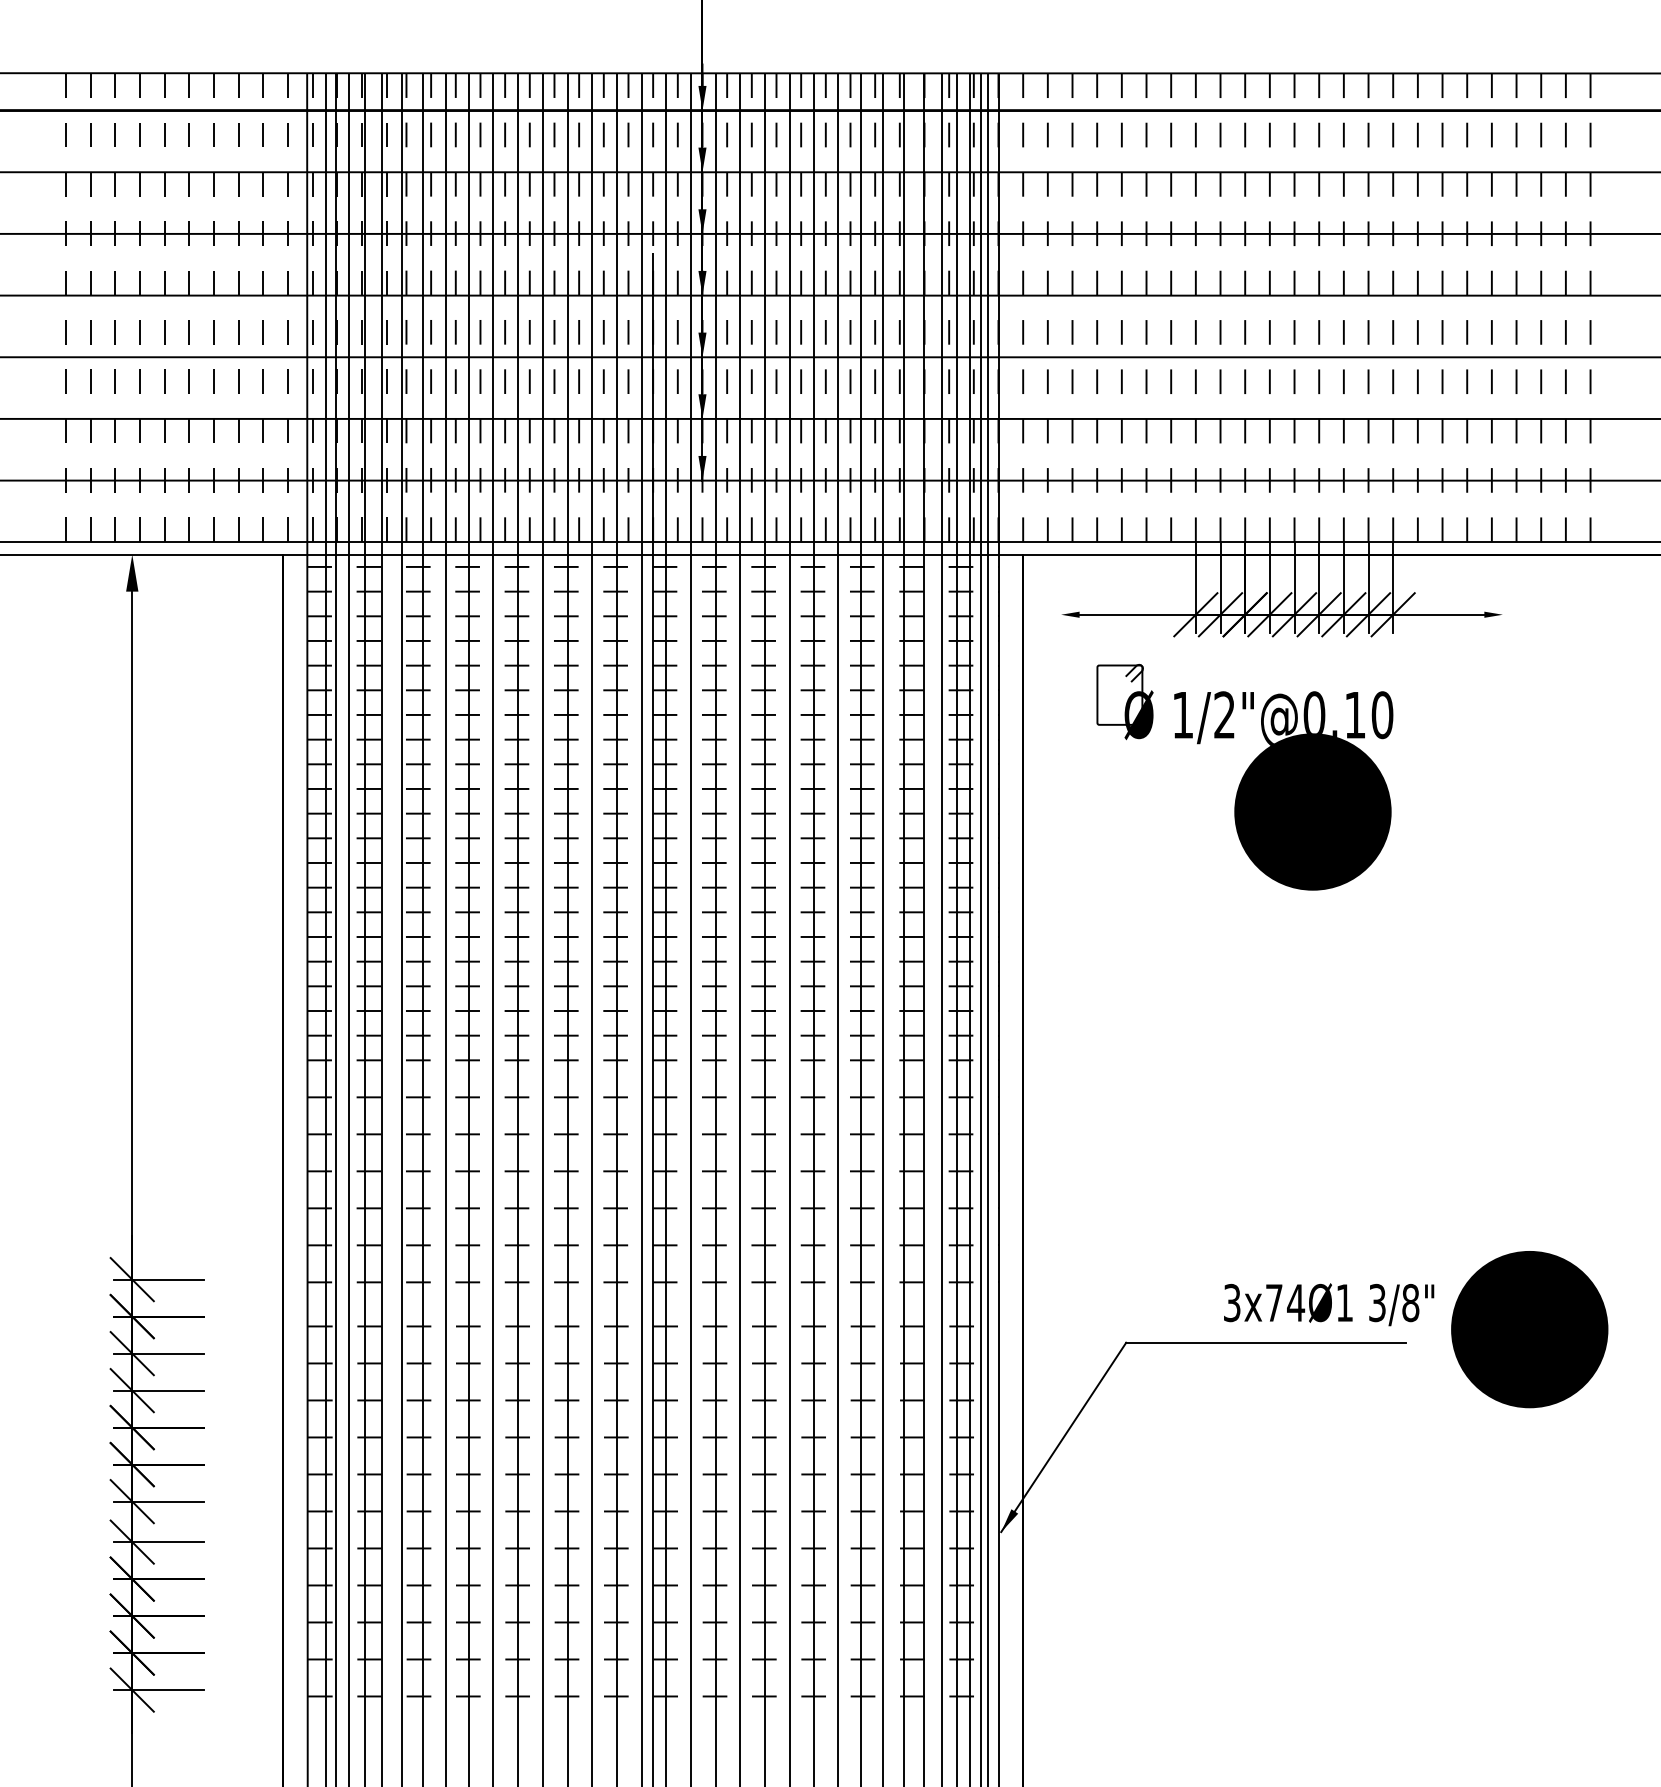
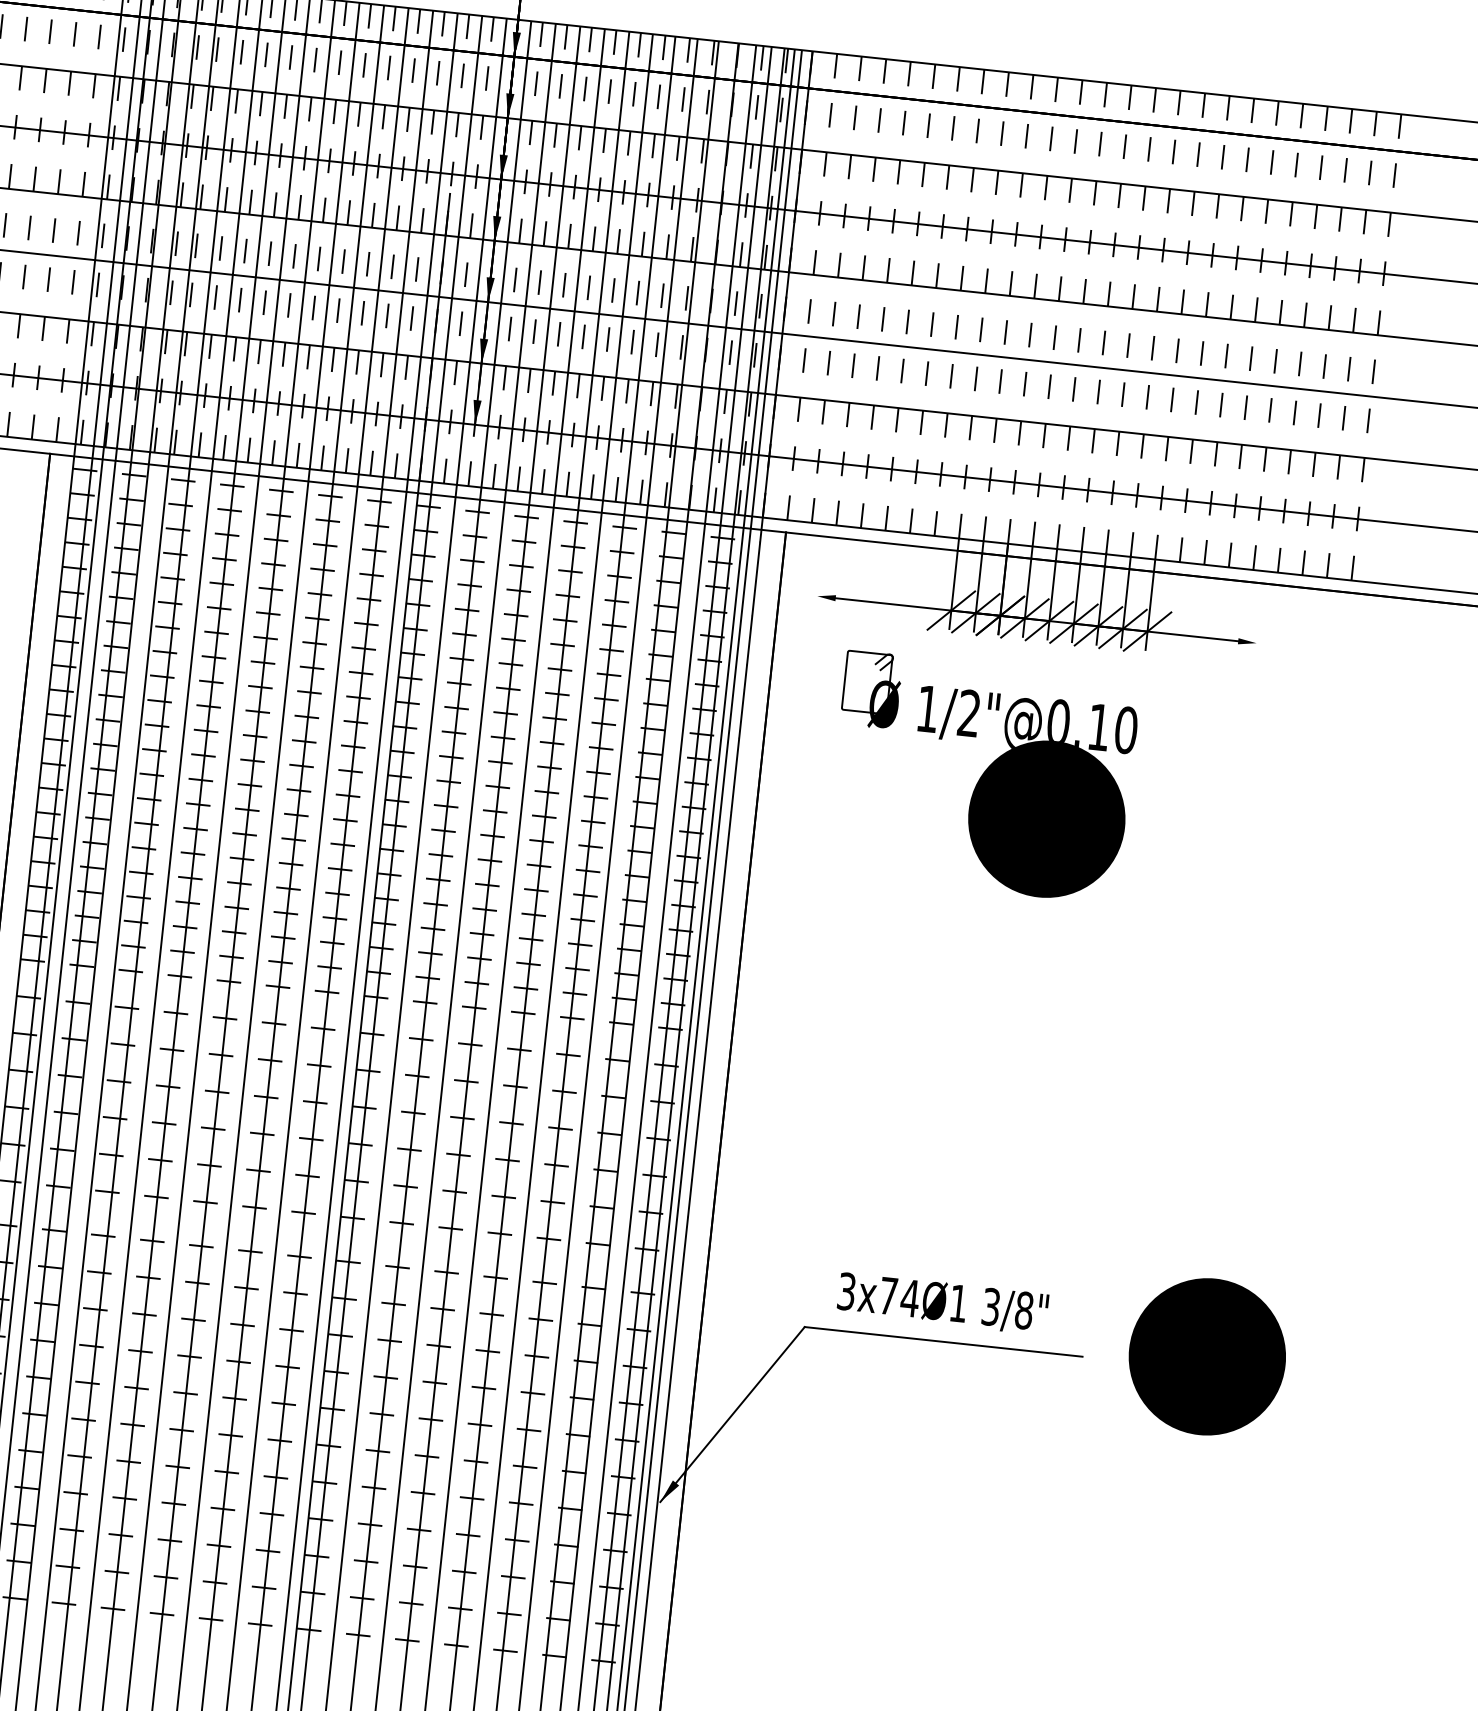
text: (1329, 1304) -> (943, 1303), moved

